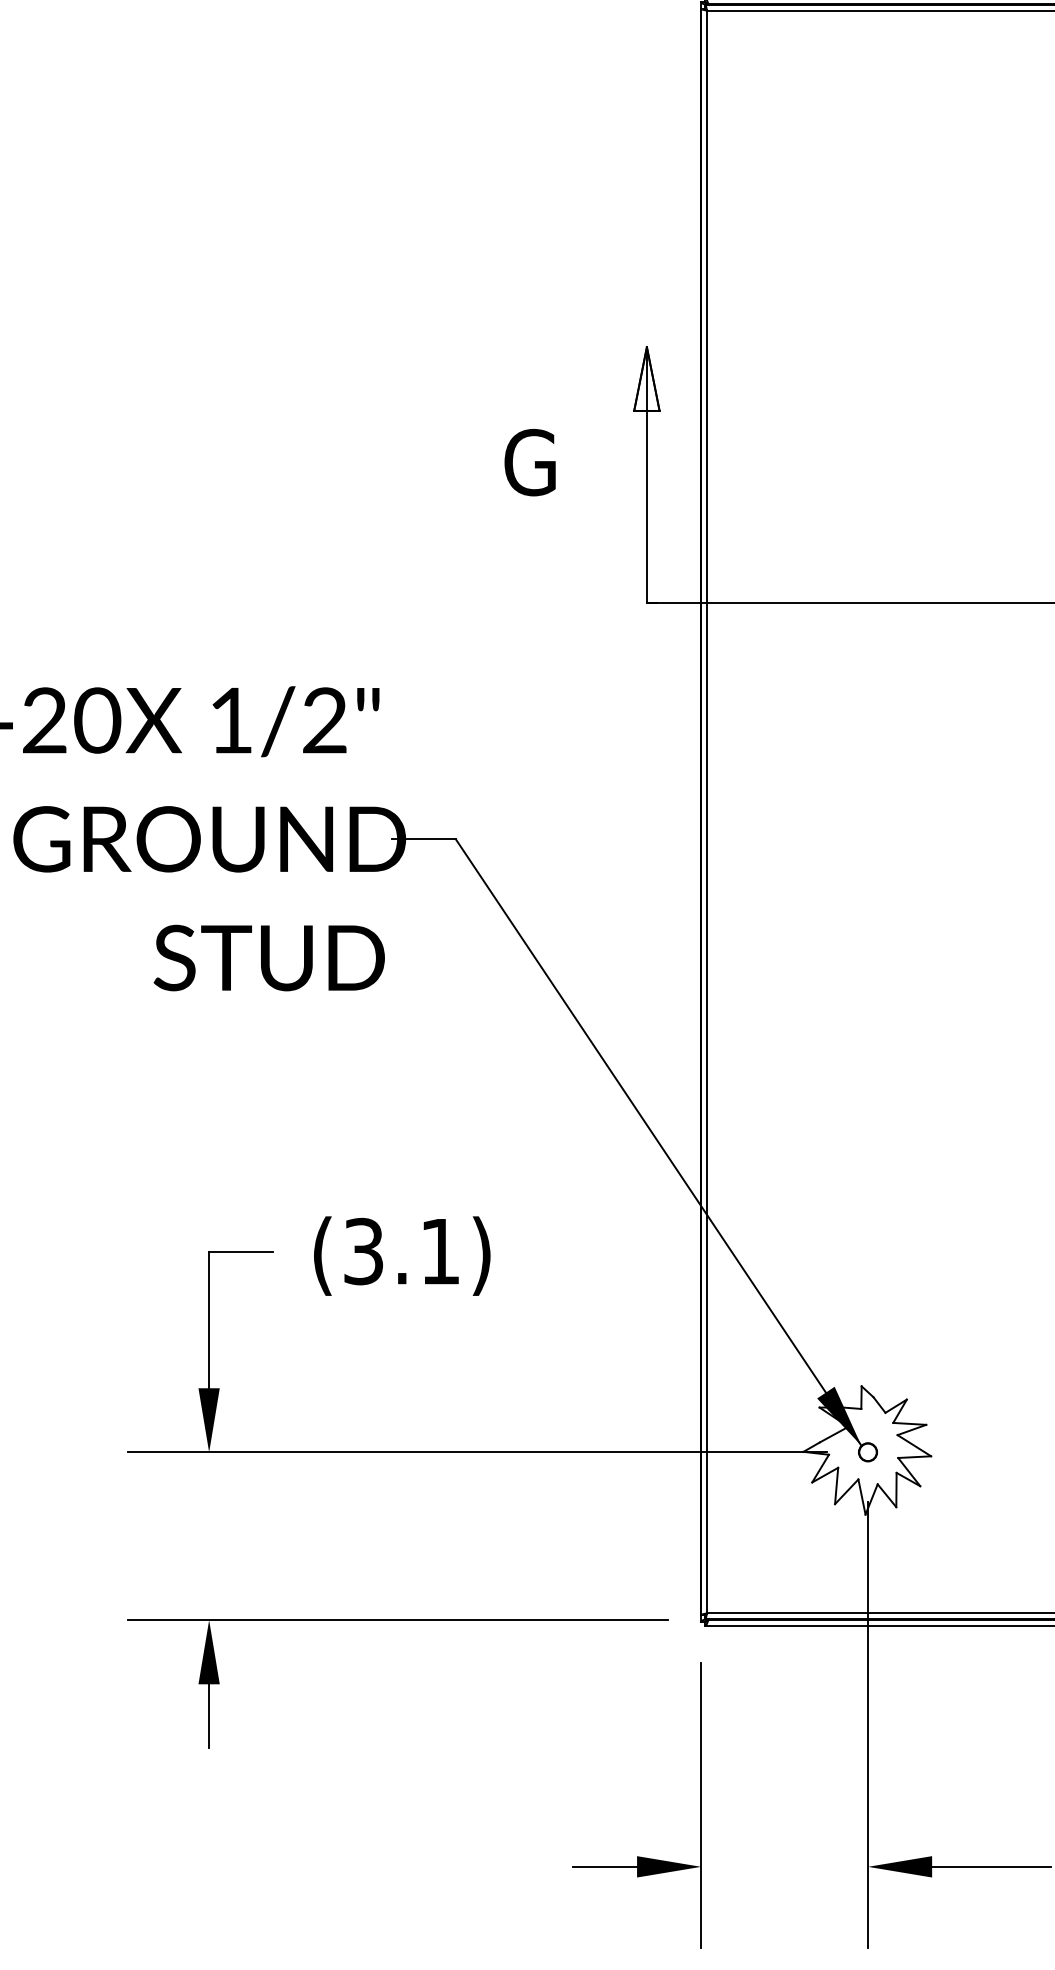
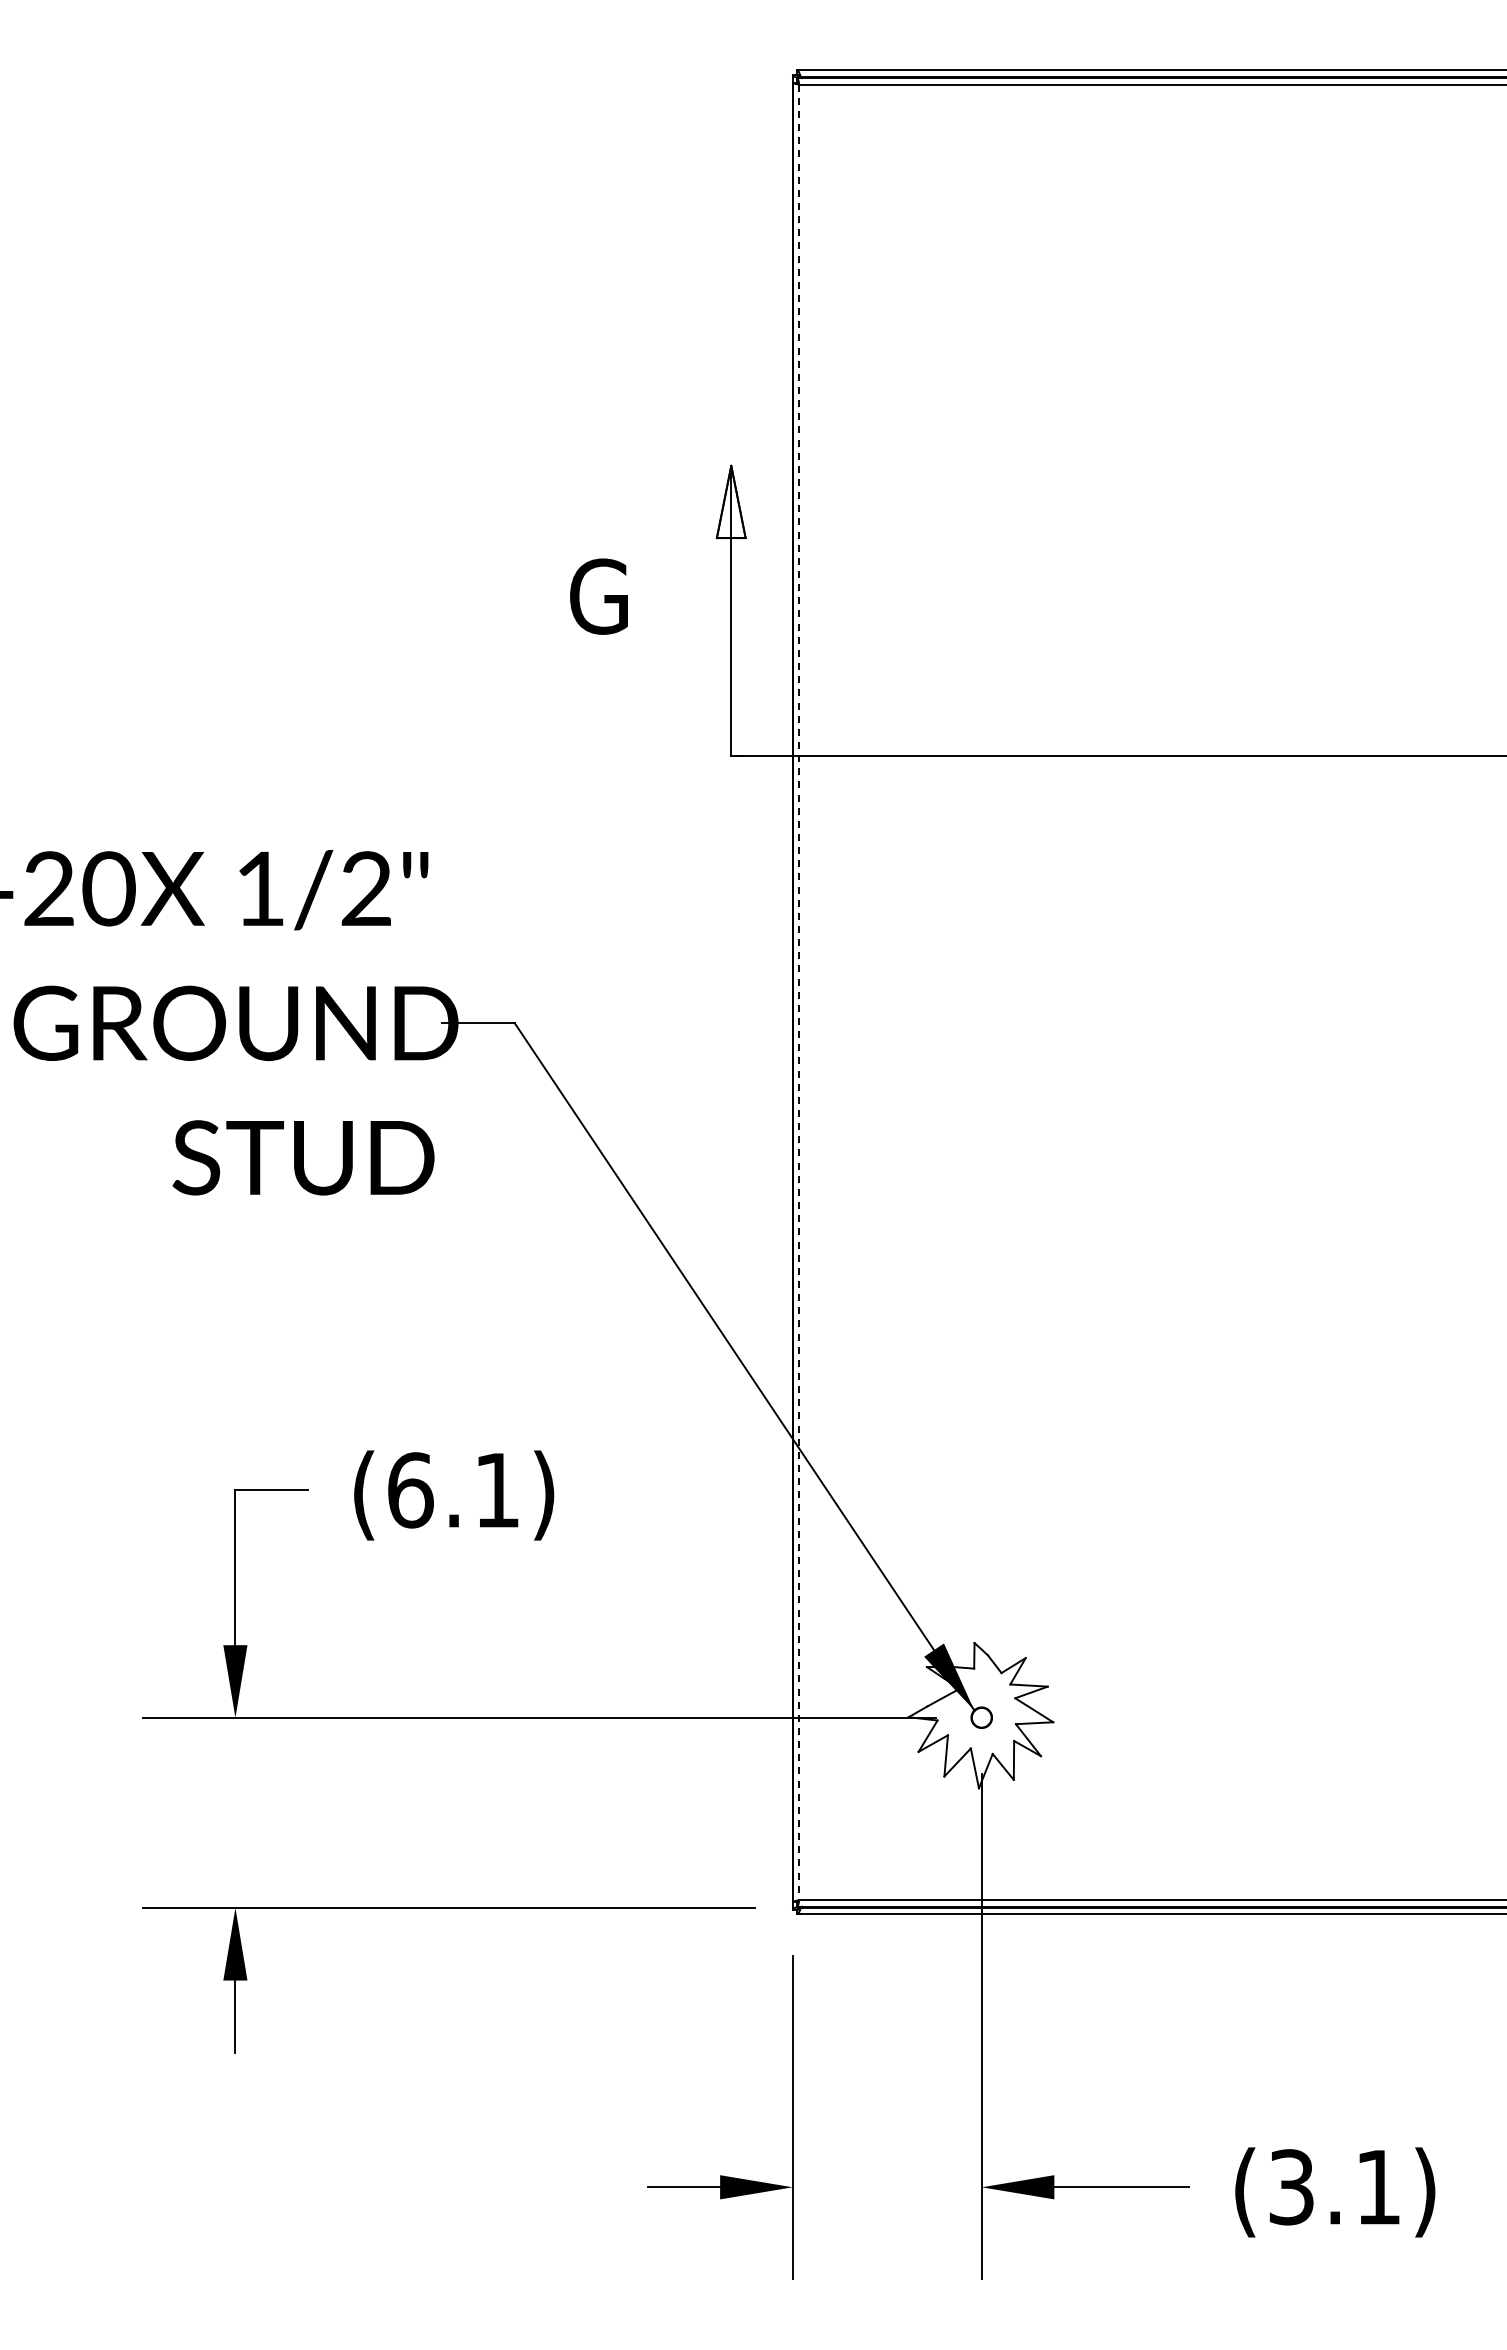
line: (707, 812) -> (799, 992), solid -> dashed
text: (363, 1251) -> (410, 1490), (3.1) -> (6.1)

